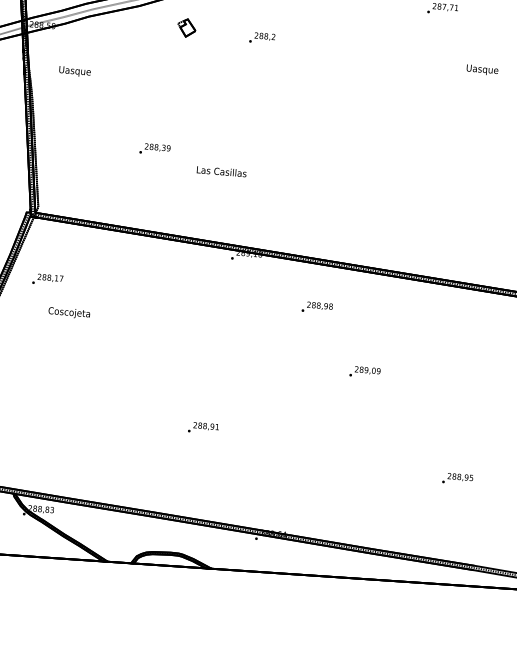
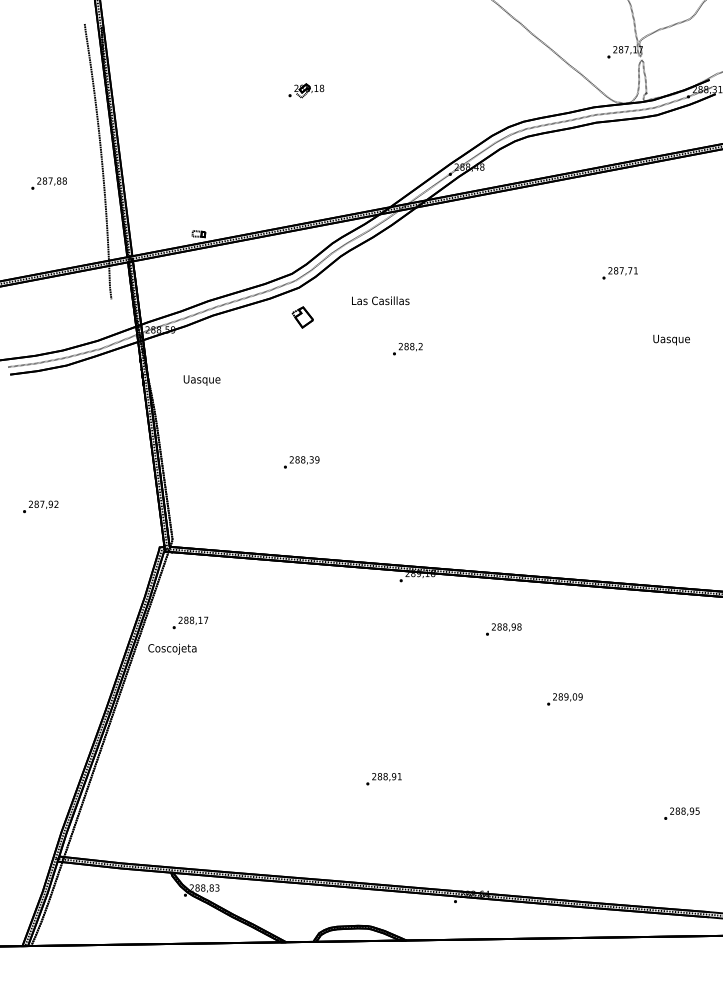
part: (186, 28) -> (302, 317), moved
text: (262, 38) -> (407, 349), moved
text: (221, 171) -> (380, 300), moved
text: (69, 312) -> (172, 648), moved

